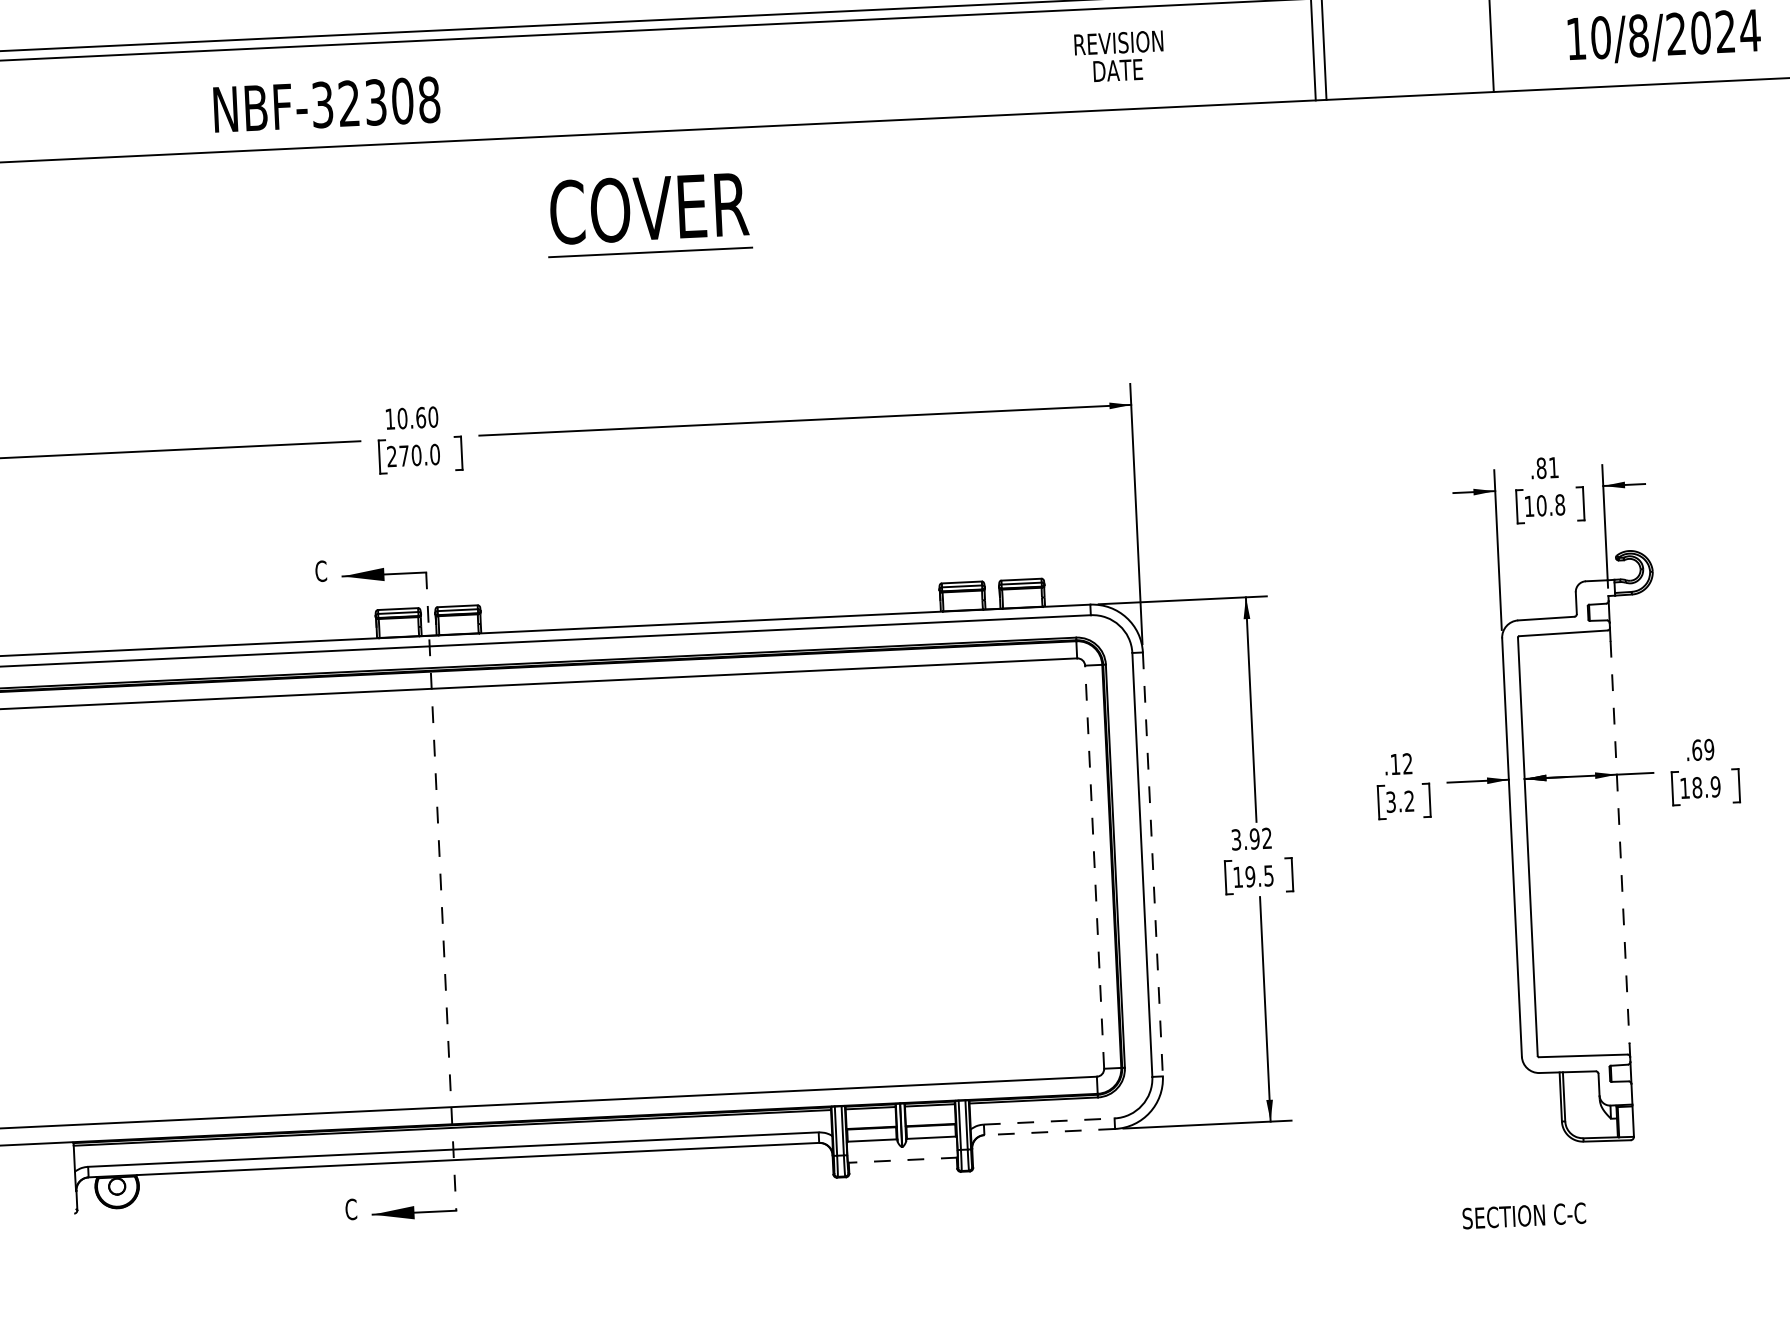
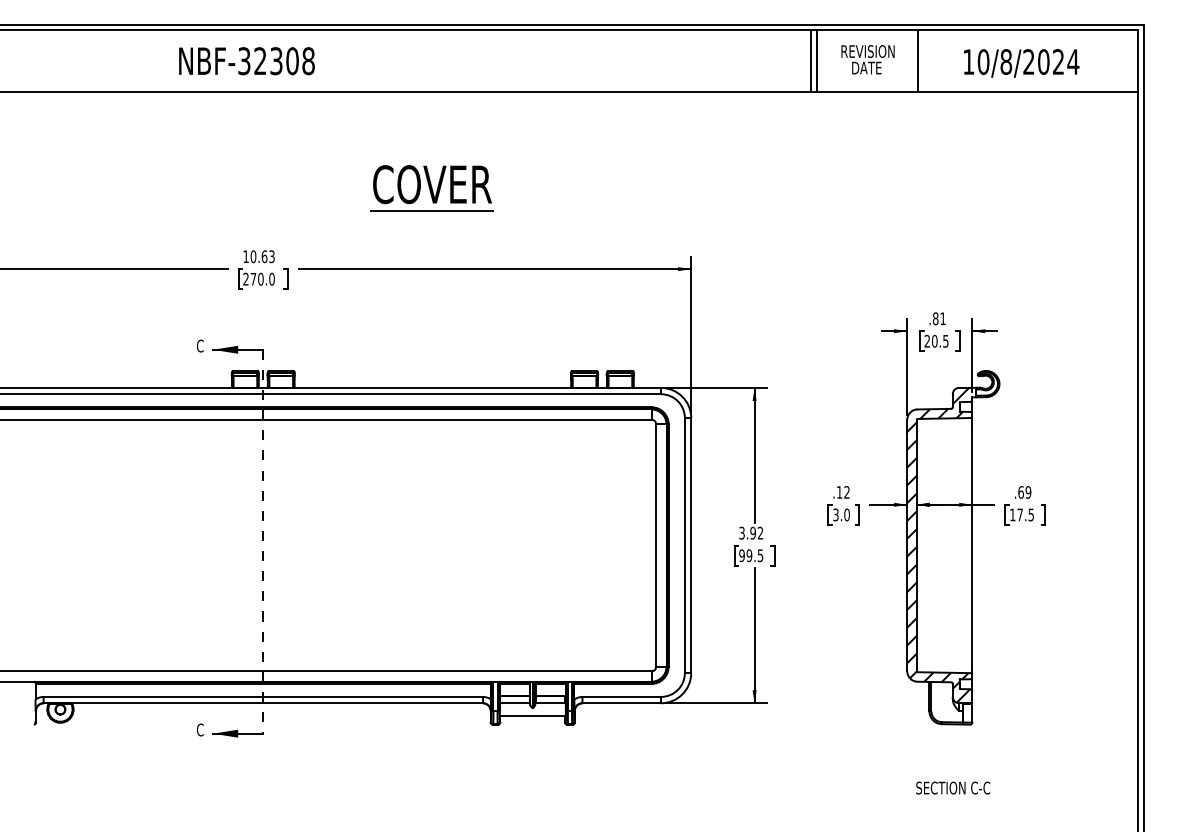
text: (1118, 56) -> (867, 59), moved
text: (326, 105) -> (246, 61), moved
part: (647, 215) -> (431, 188), moved
text: (432, 416) -> (271, 256), 10.60 -> 10.63
text: (1544, 504) -> (936, 340), 10.8 -> 20.5
text: (1706, 786) -> (1025, 514), 18.9 -> 17.5
text: (1408, 800) -> (846, 514), 3.2 -> 3.0
hatch: (1563, 843) -> (938, 544), added
line: (1620, 843) -> (972, 546), dashed -> solid
line: (1153, 864) -> (691, 545), dashed -> solid
line: (1095, 867) -> (656, 545), dashed -> solid
text: (1237, 876) -> (741, 555), 19.5 -> 99.5
line: (1050, 1120) -> (622, 696), dashed -> solid
line: (1049, 1132) -> (621, 703), dashed -> solid
line: (902, 1161) -> (532, 716), dashed -> solid
text: (1524, 1214) -> (953, 787), moved

